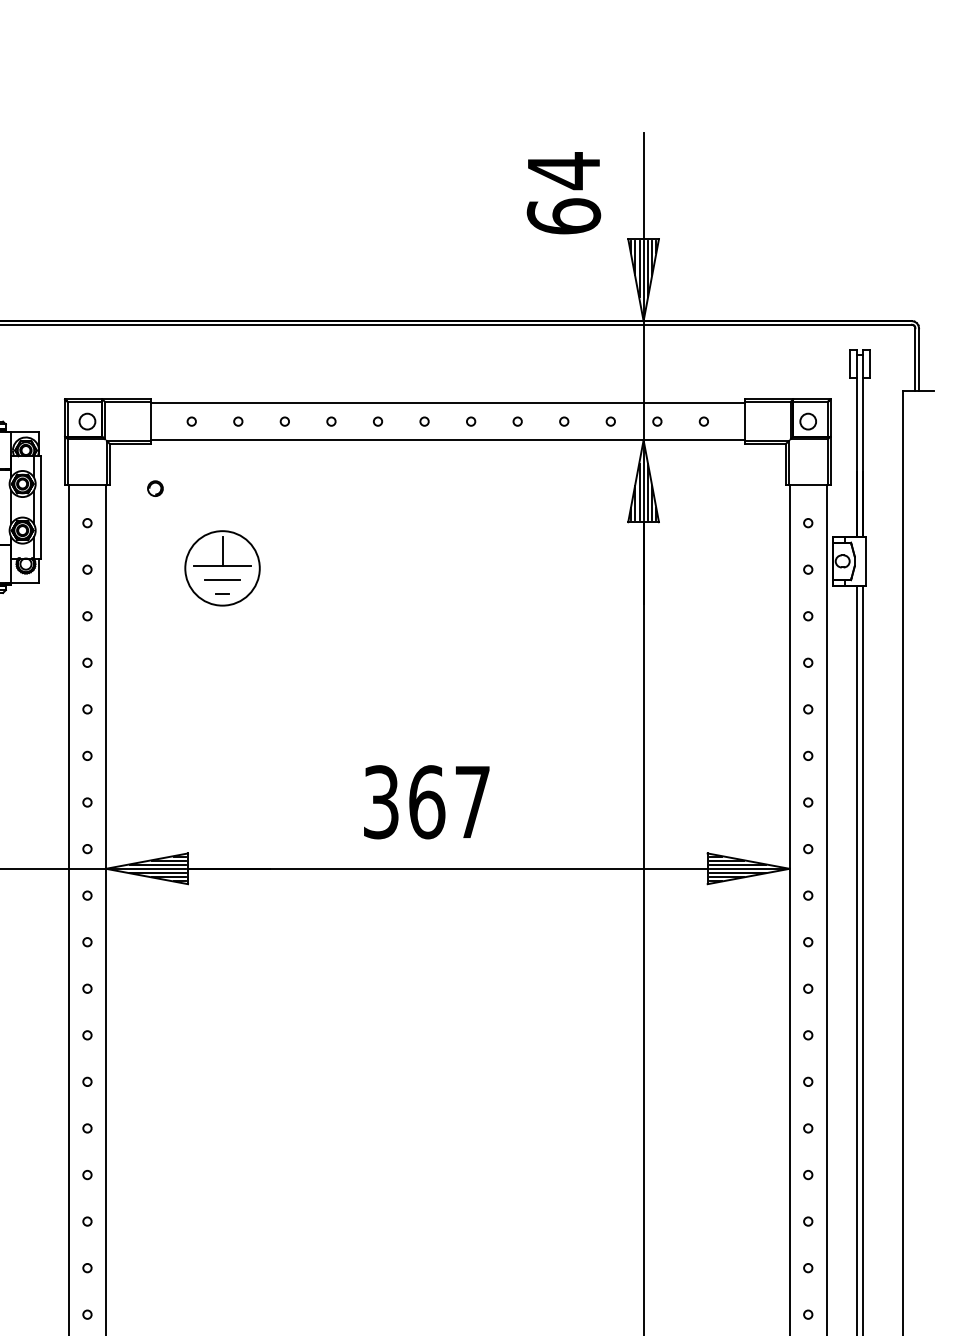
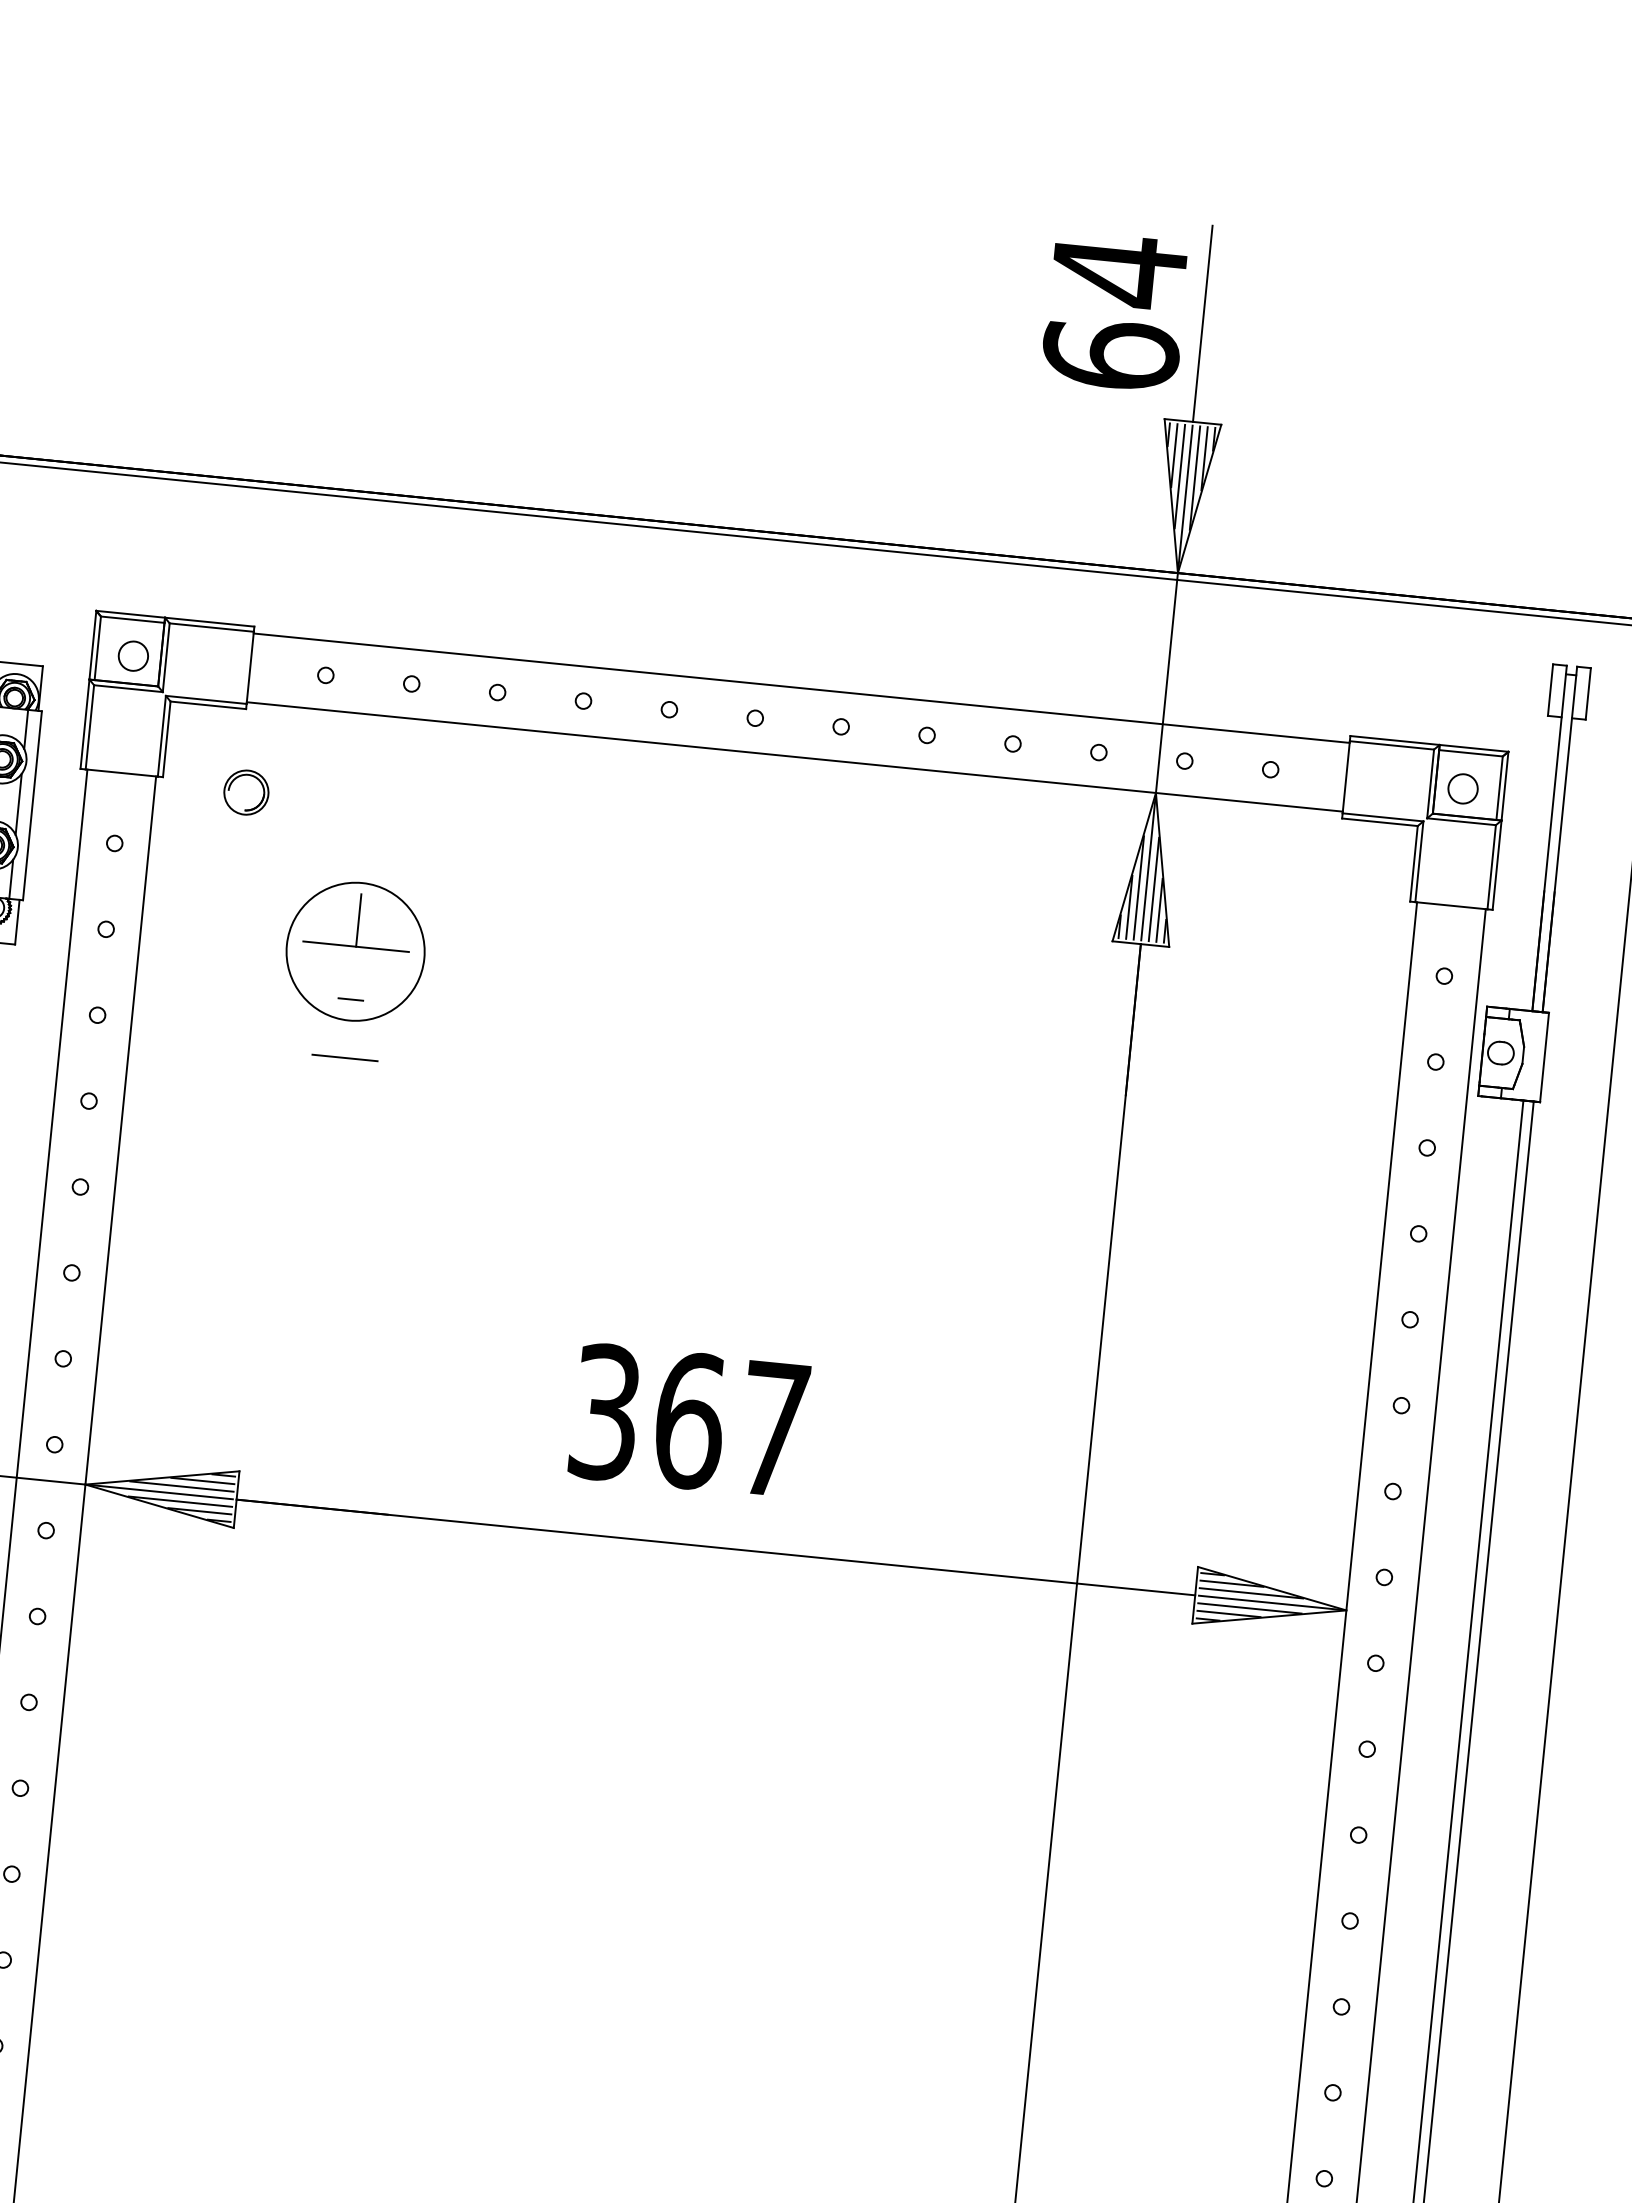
text: (563, 193) -> (1114, 312), moved
circle: (155, 488) -> (246, 792), size x1.6
line: (222, 579) -> (344, 1057), moved

